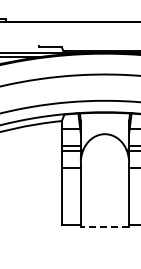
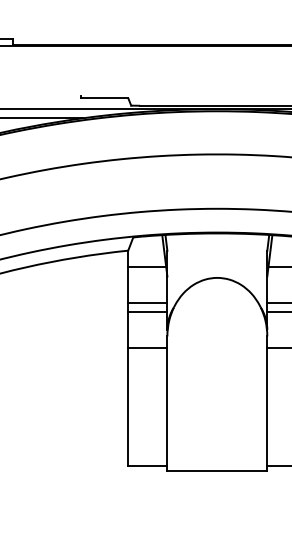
line: (104, 227) -> (216, 470), dashed -> solid

